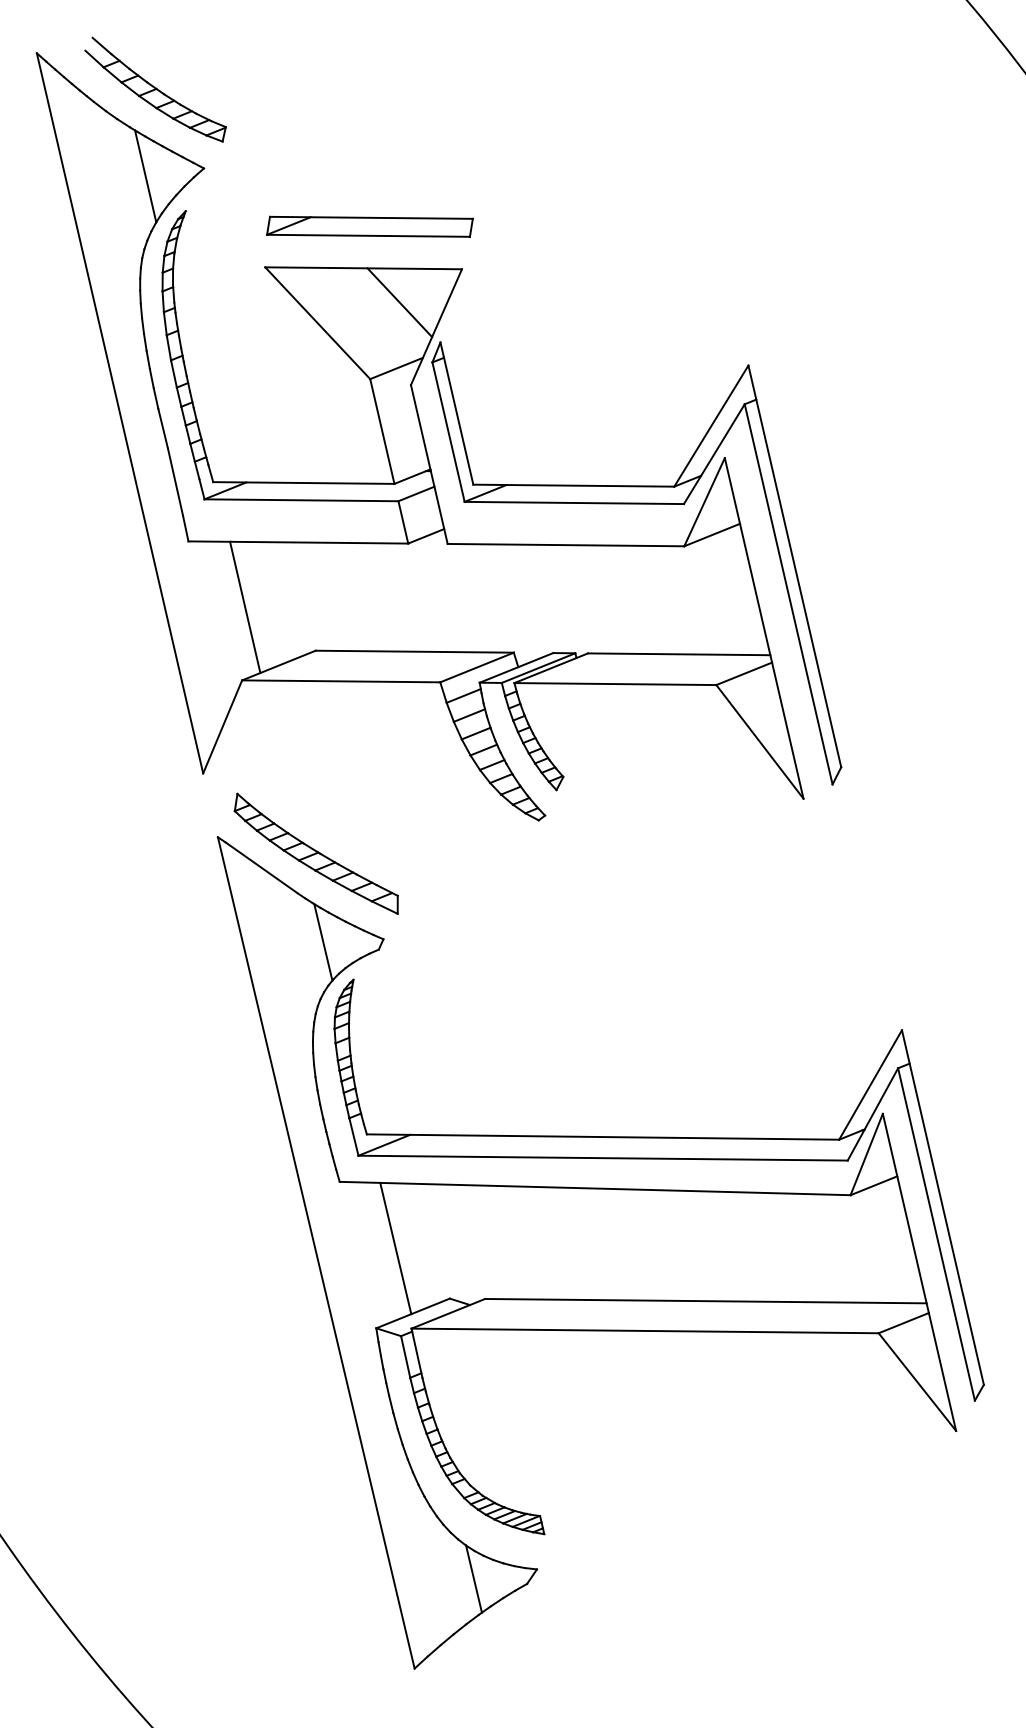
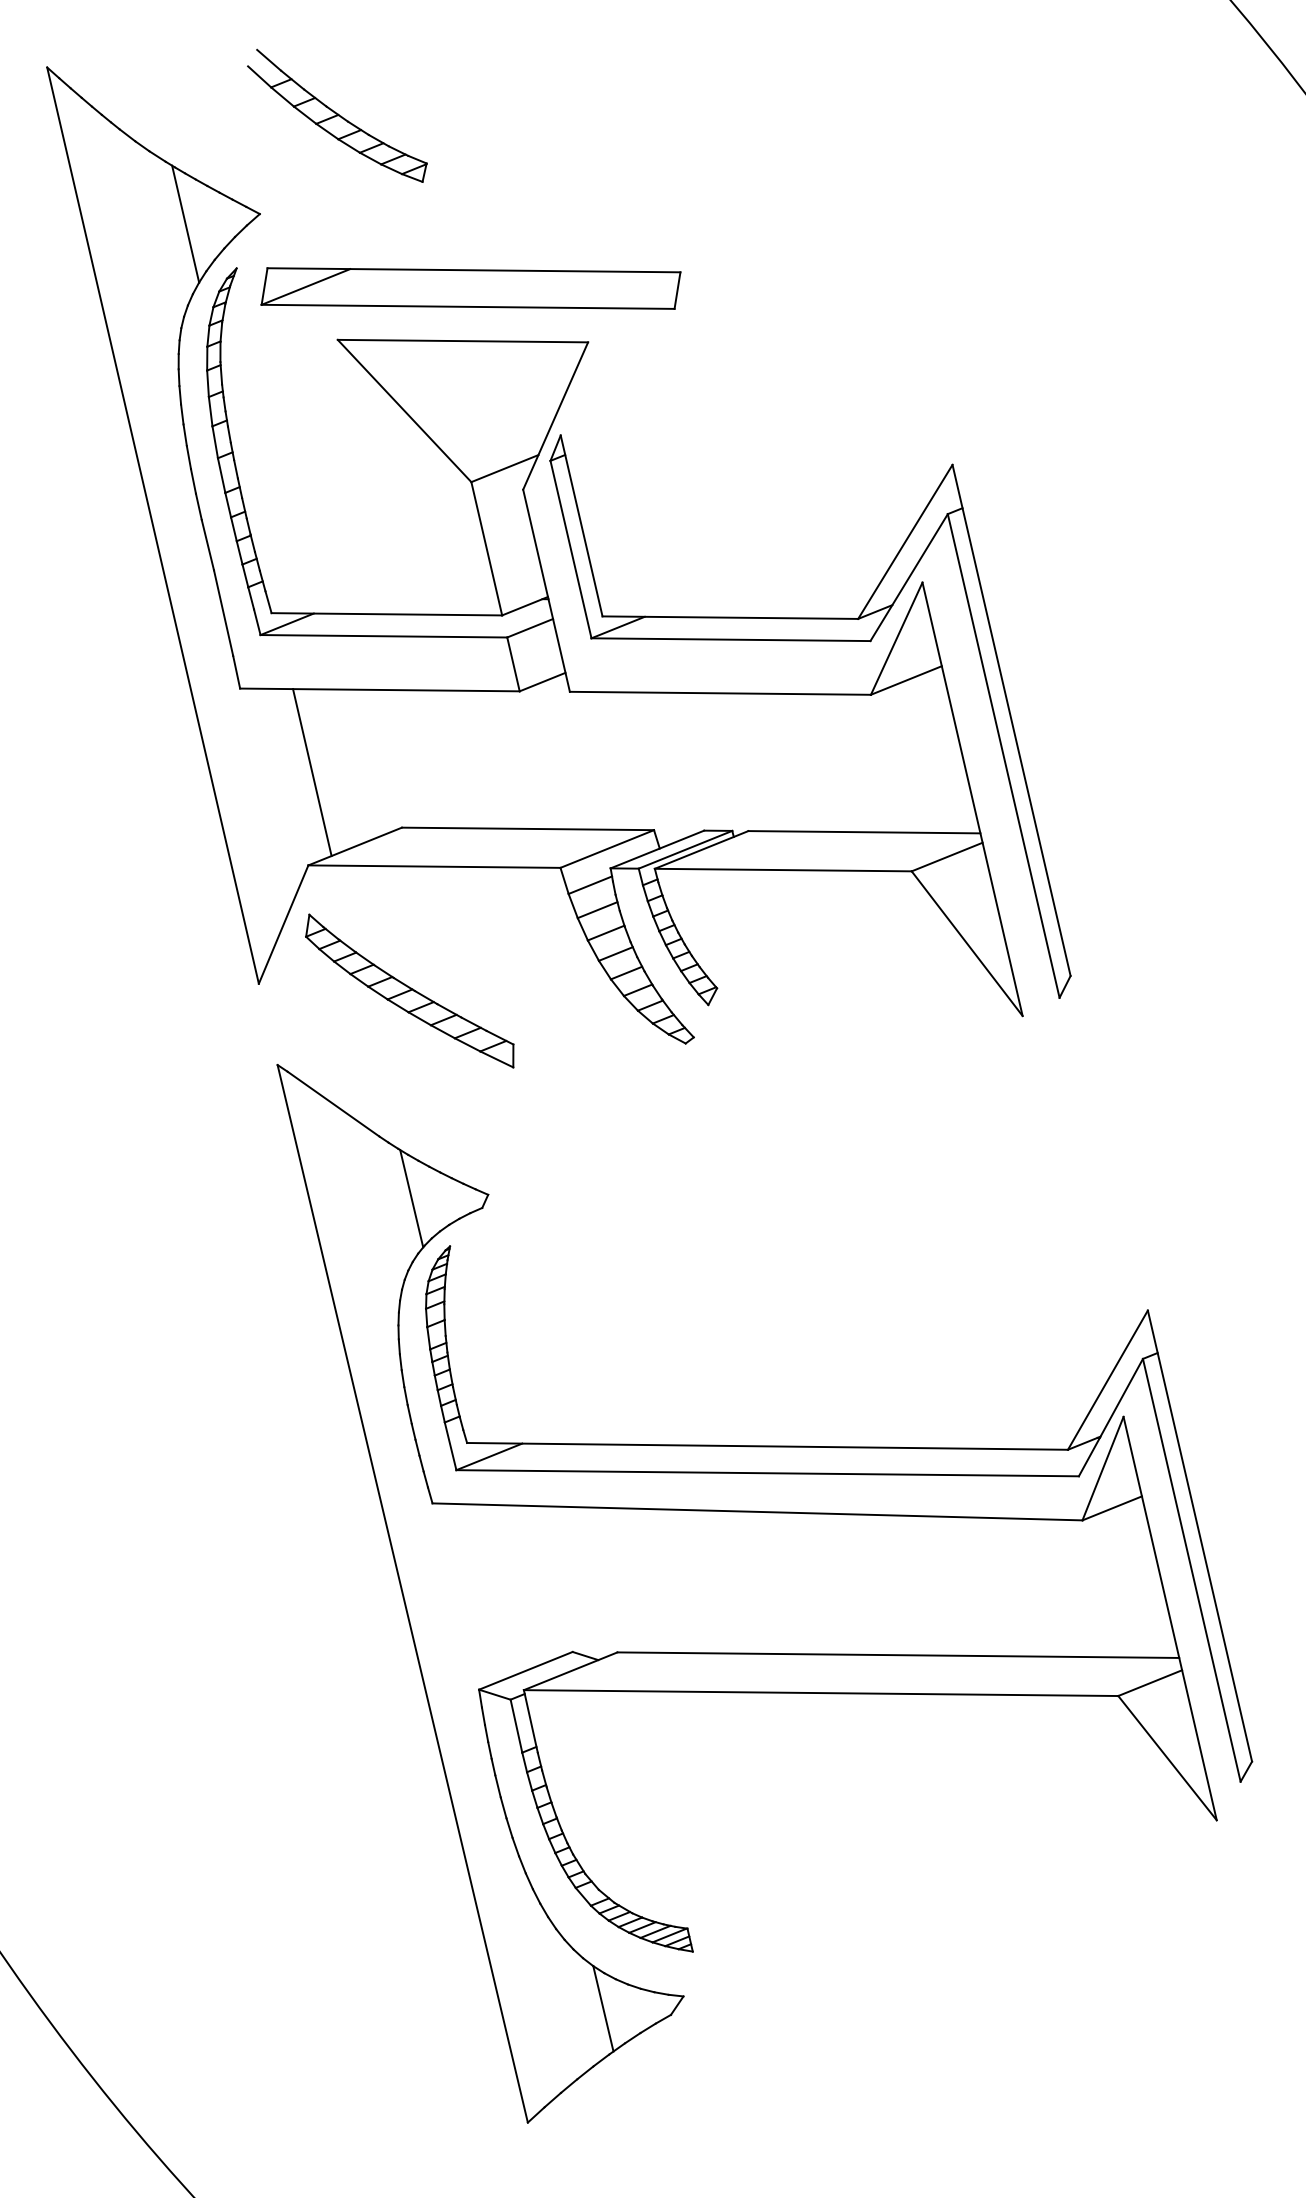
part: (155, 89) -> (337, 115), moved
part: (369, 226) -> (470, 287), size x1.6
line: (399, 302) -> (508, 384), removed
part: (316, 853) -> (409, 990), moved
line: (395, 1247) -> (503, 1587), removed

